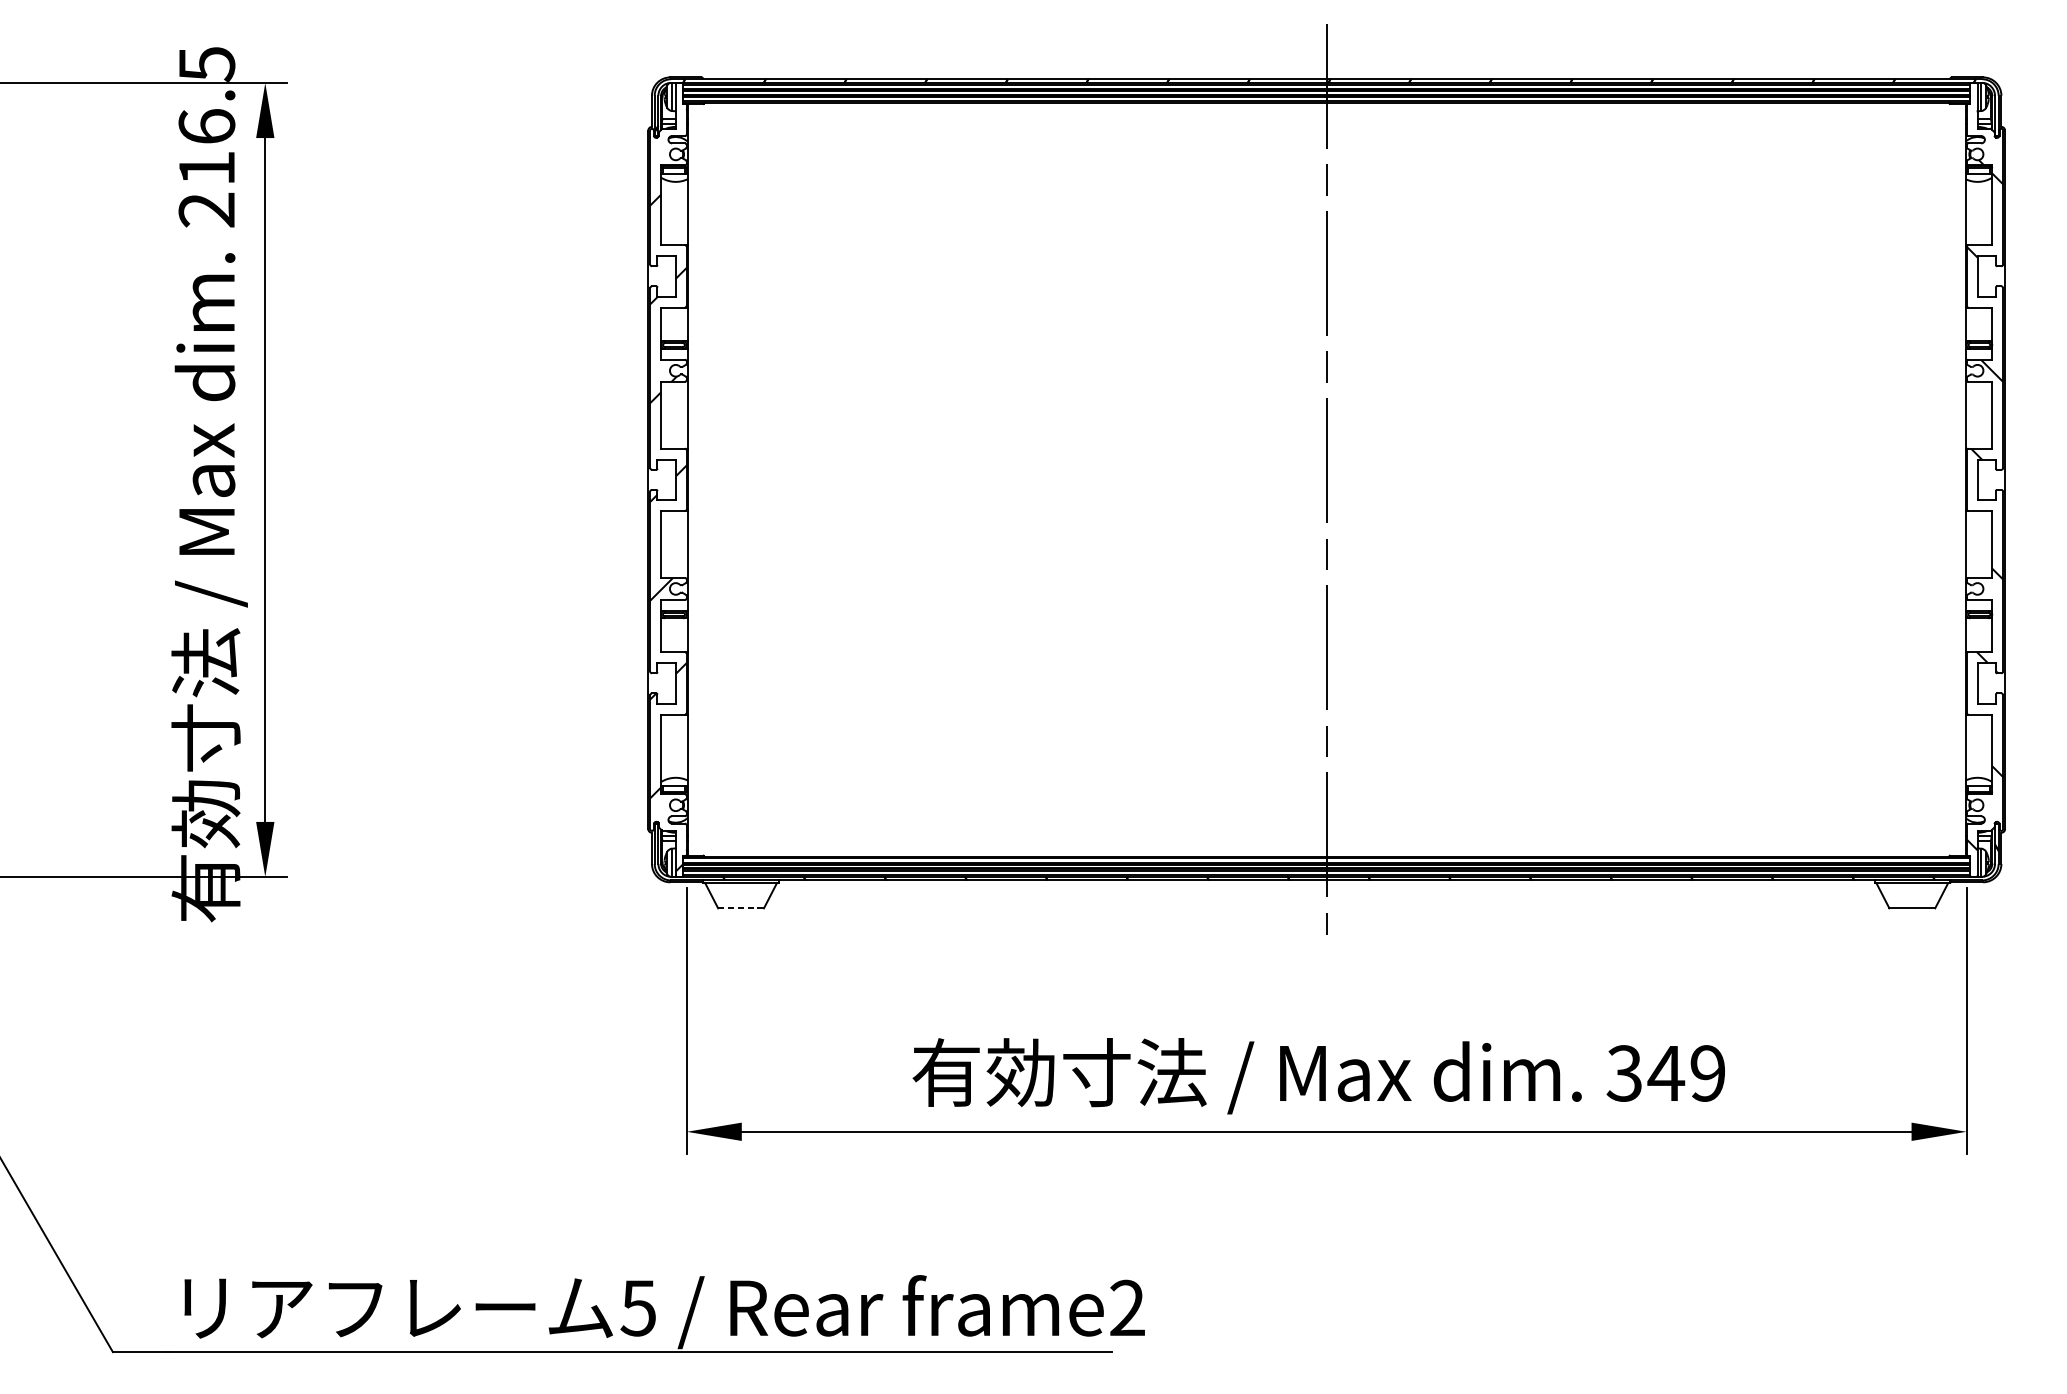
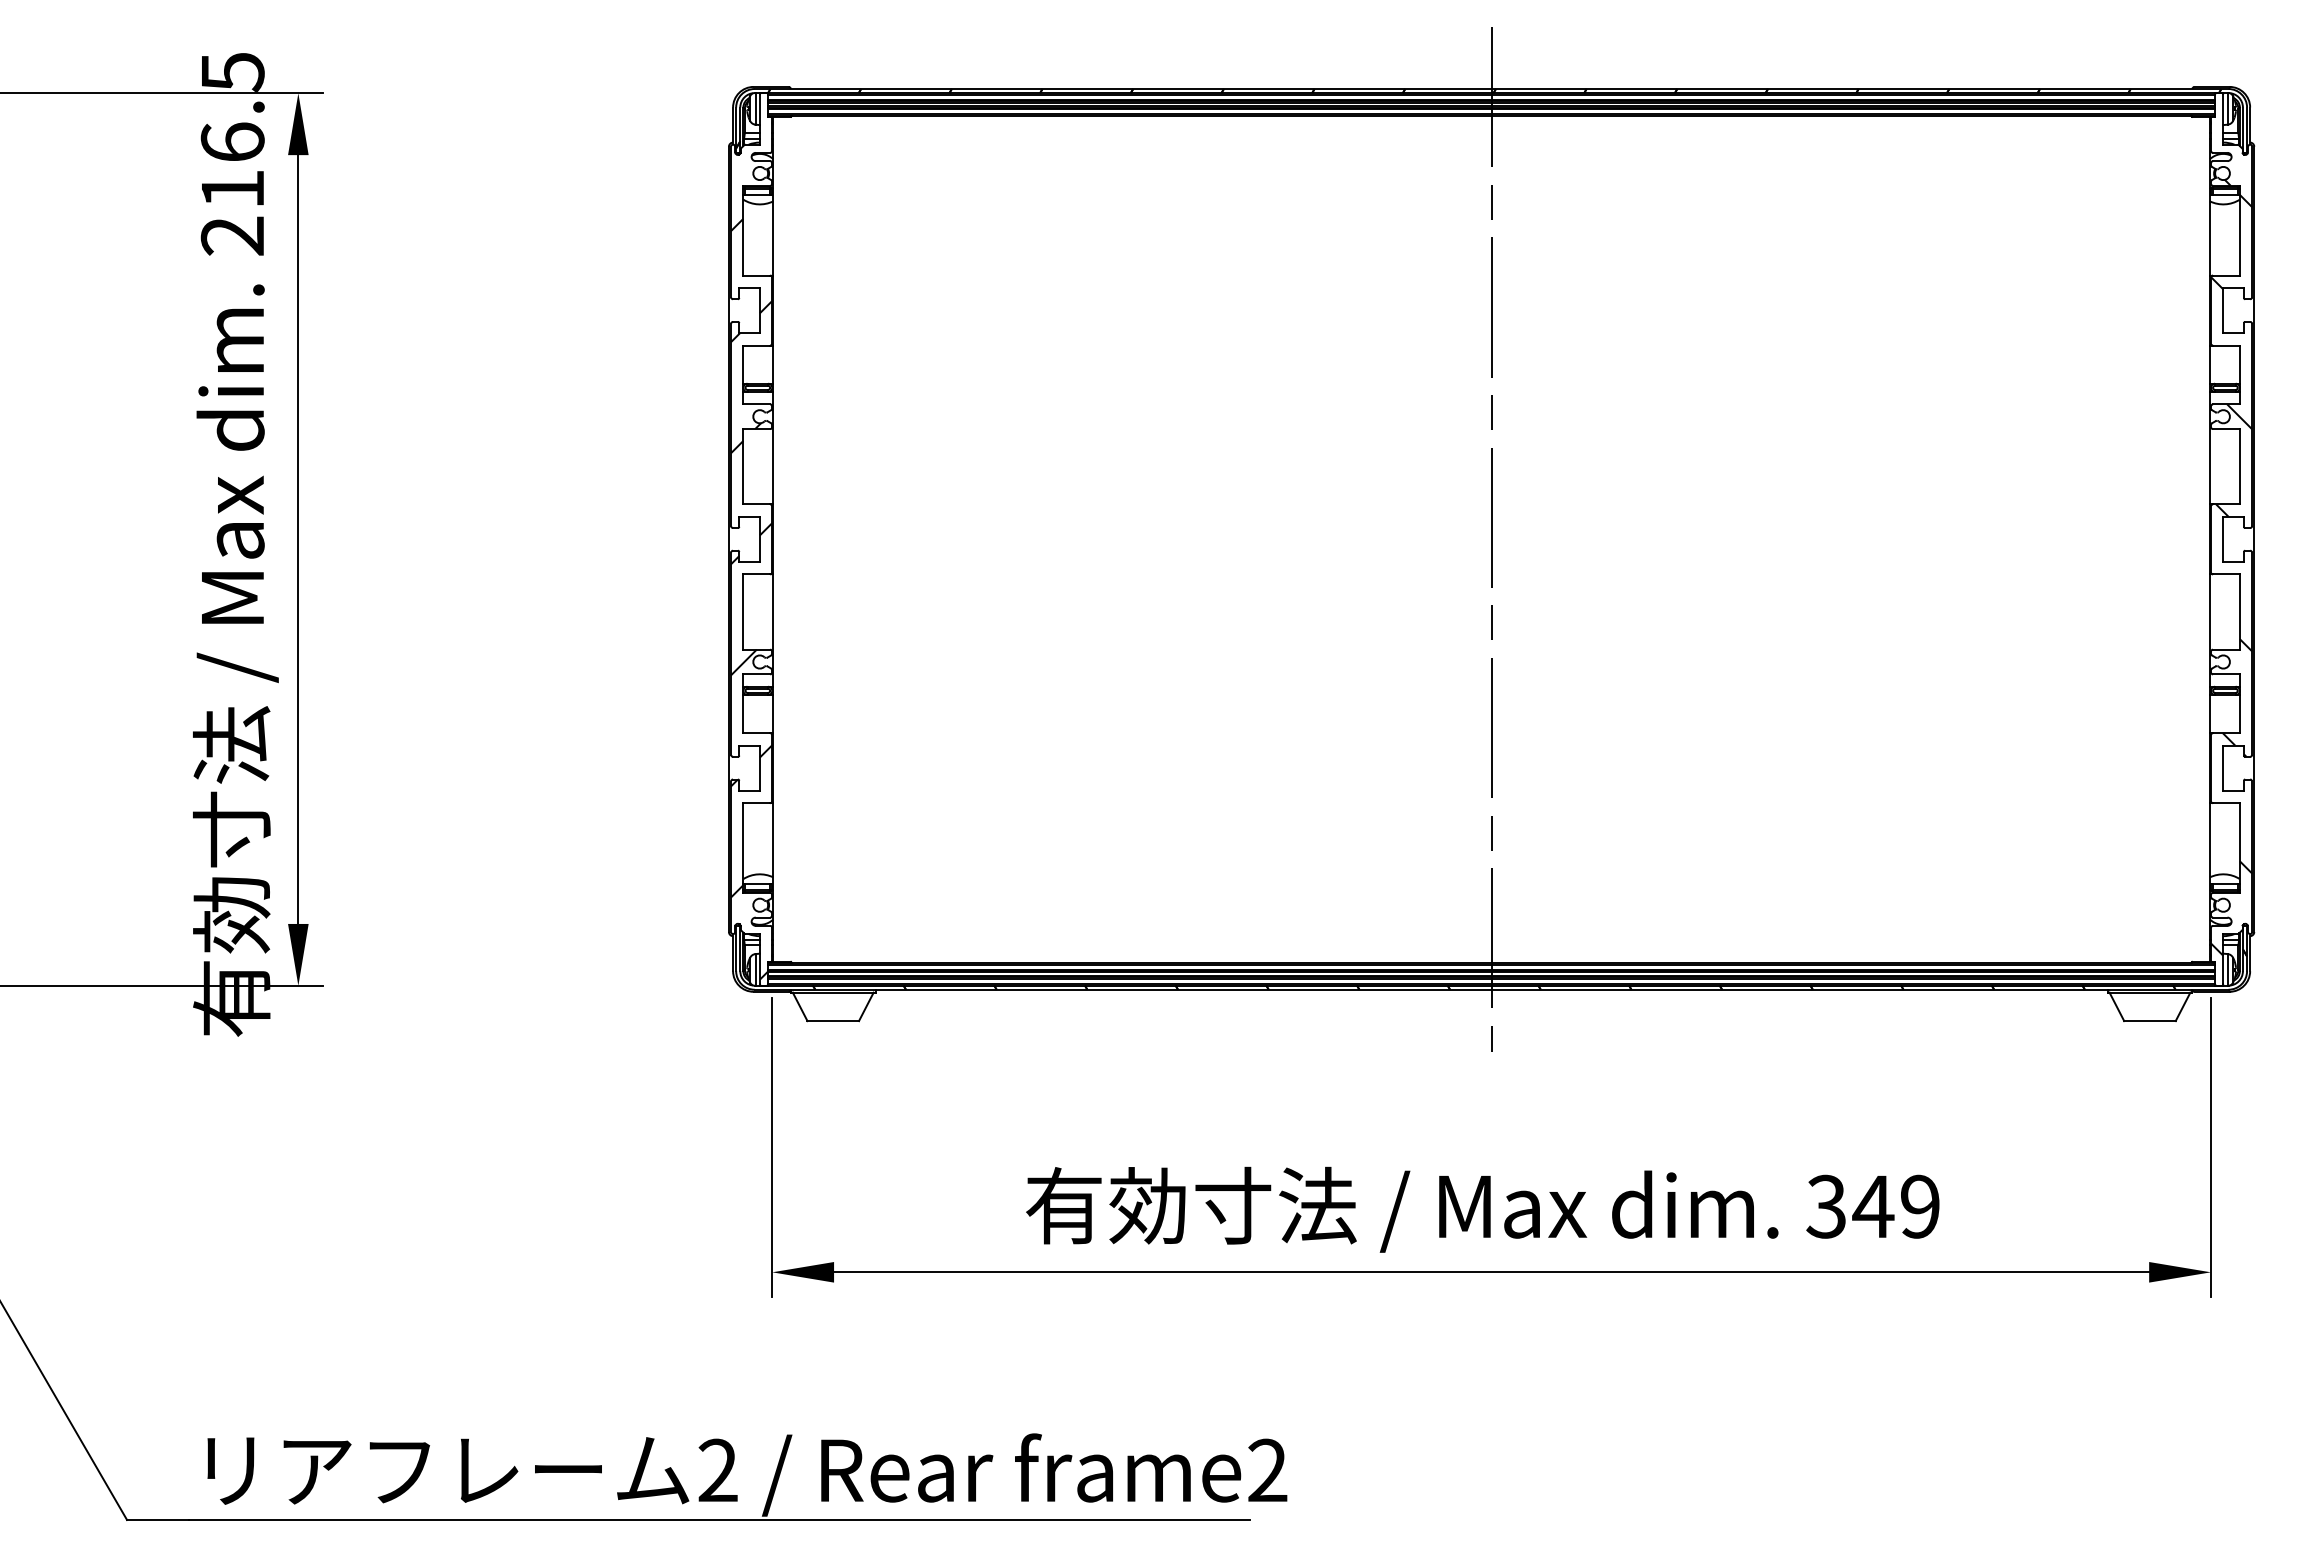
line: (741, 908) -> (833, 1021), dashed -> solid
text: (638, 1308) -> (717, 1470), 5 -> 2

